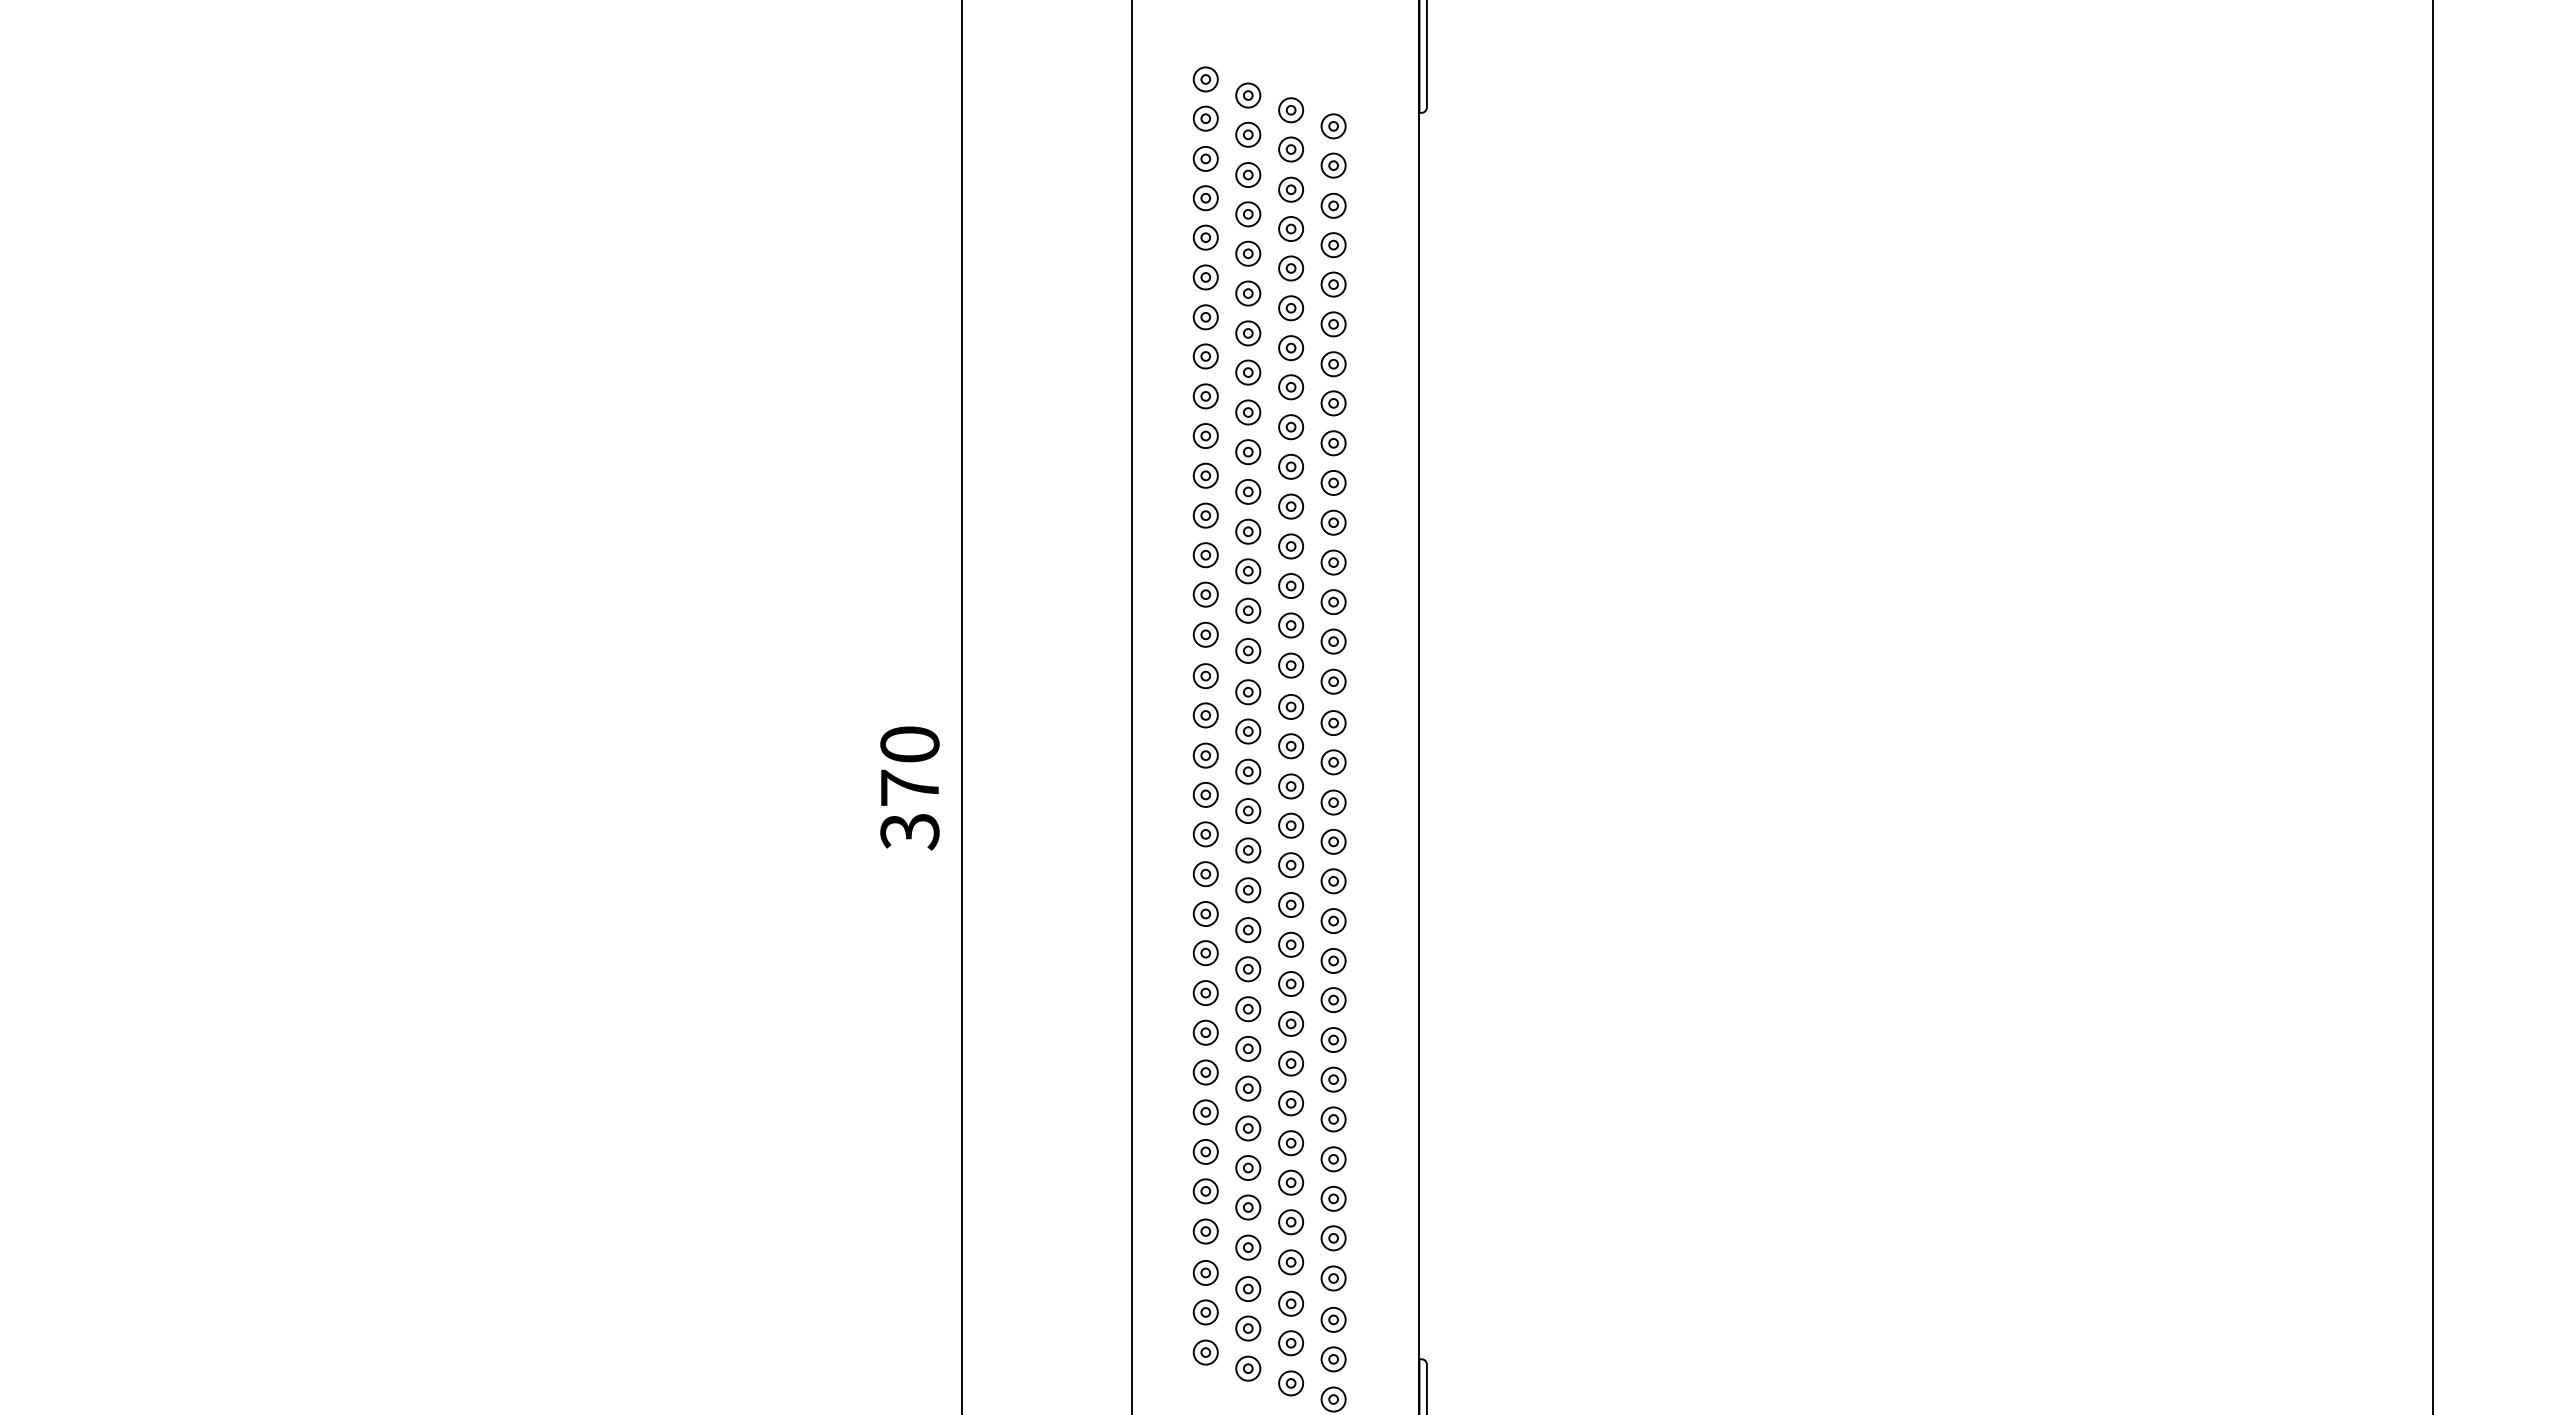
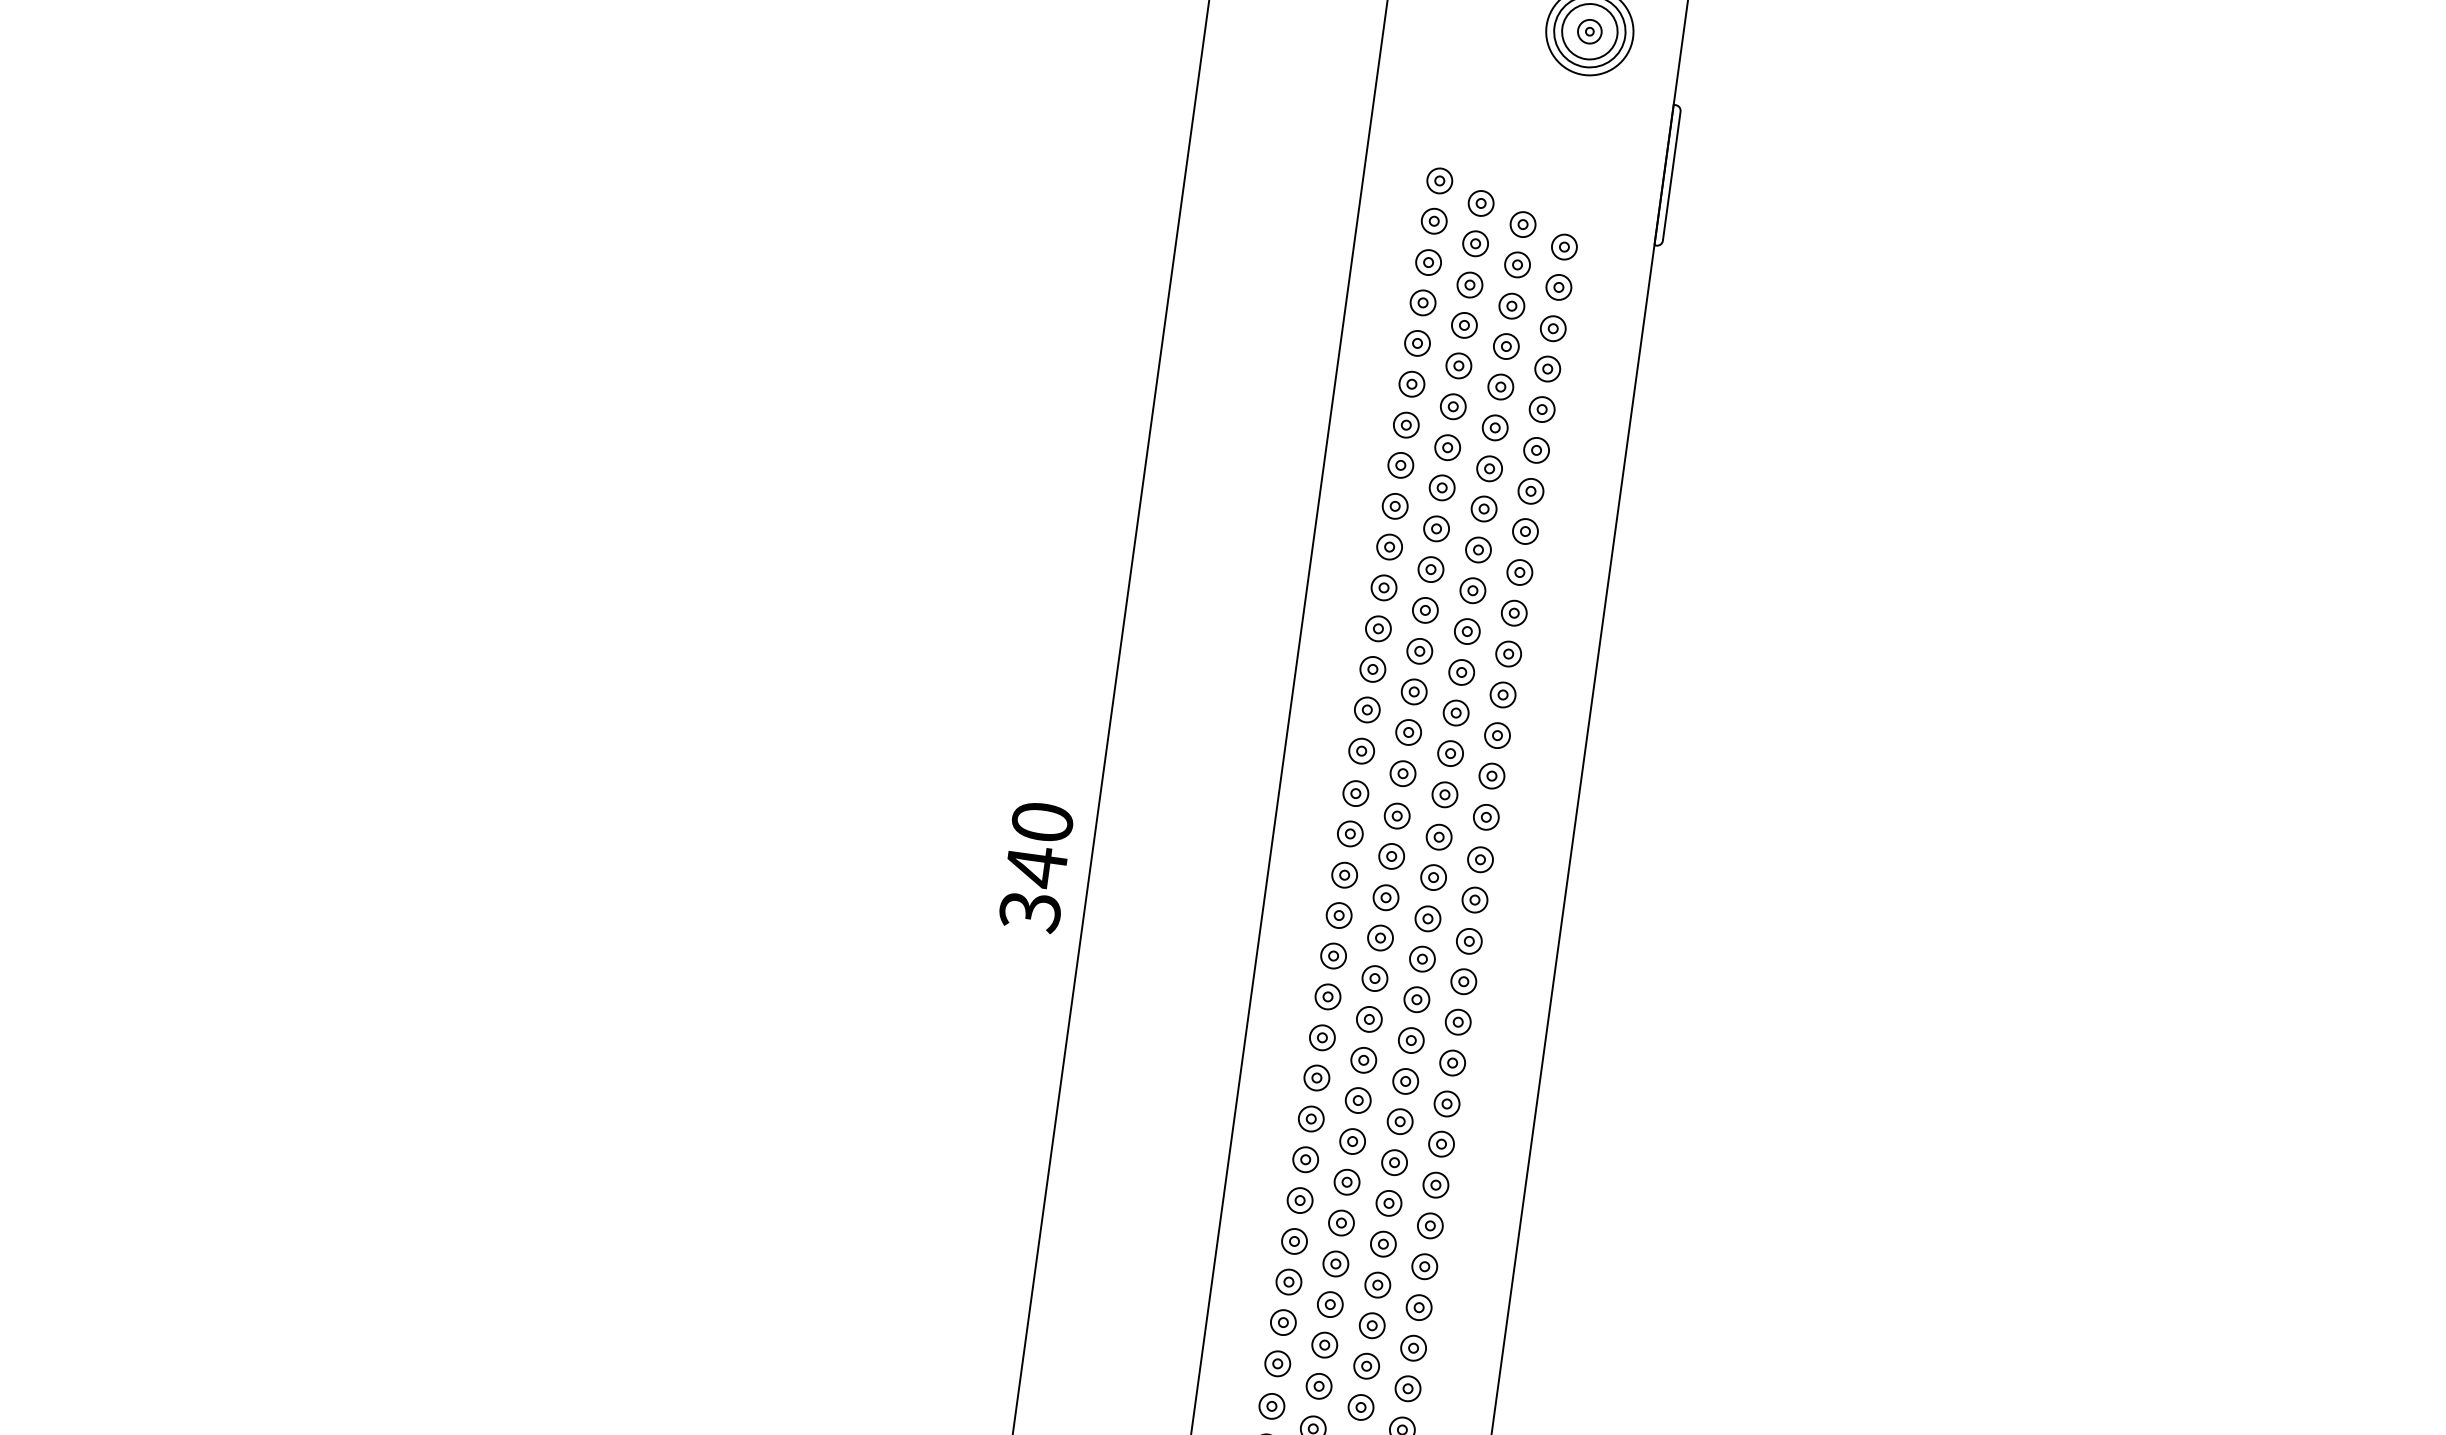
text: (909, 788) -> (1035, 867), 370 -> 340

